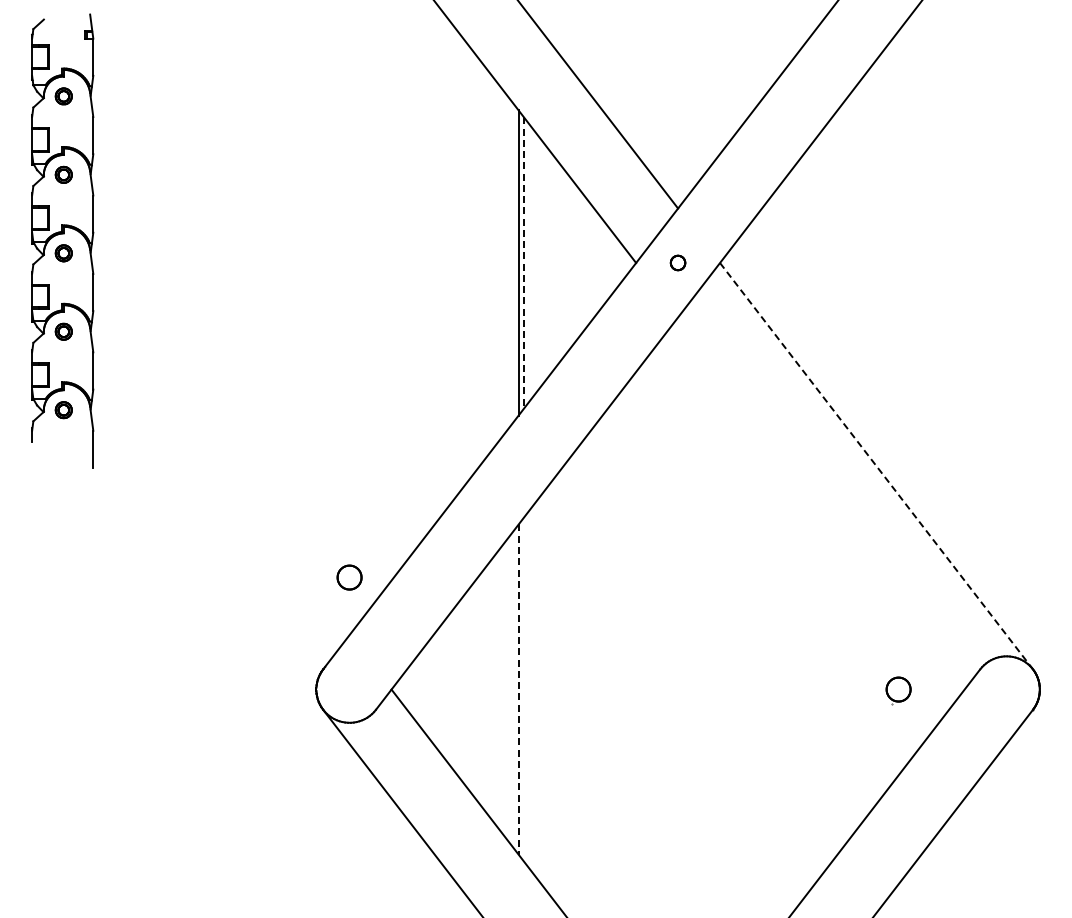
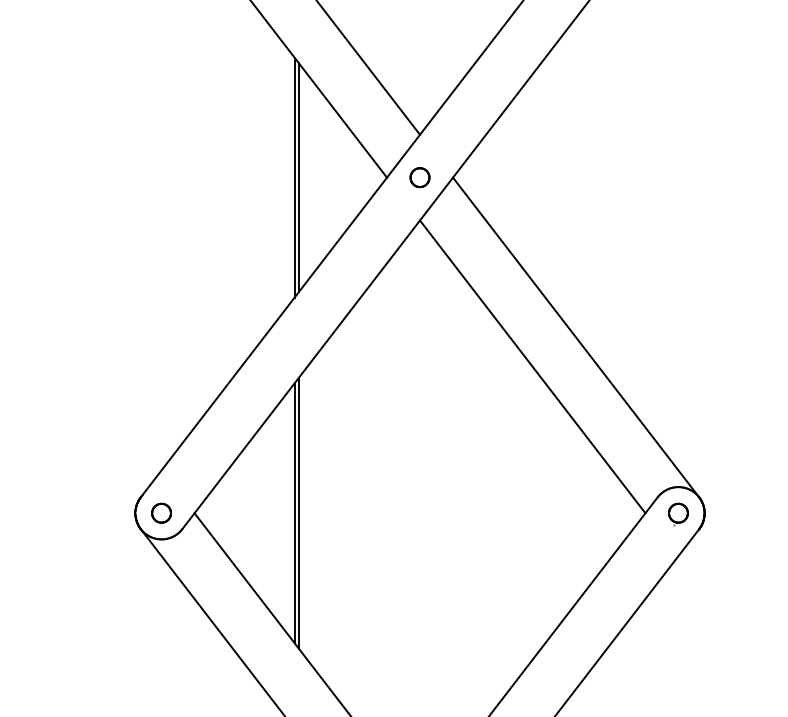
part: (677, 262) -> (419, 177), size x1.67
line: (524, 263) -> (299, 178), dashed -> solid
line: (876, 466) -> (576, 337), dashed -> solid
line: (821, 503) -> (532, 366), added
part: (349, 577) -> (161, 513), moved
line: (524, 689) -> (299, 513), added
line: (518, 690) -> (294, 513), dashed -> solid
part: (898, 690) -> (678, 513), moved

